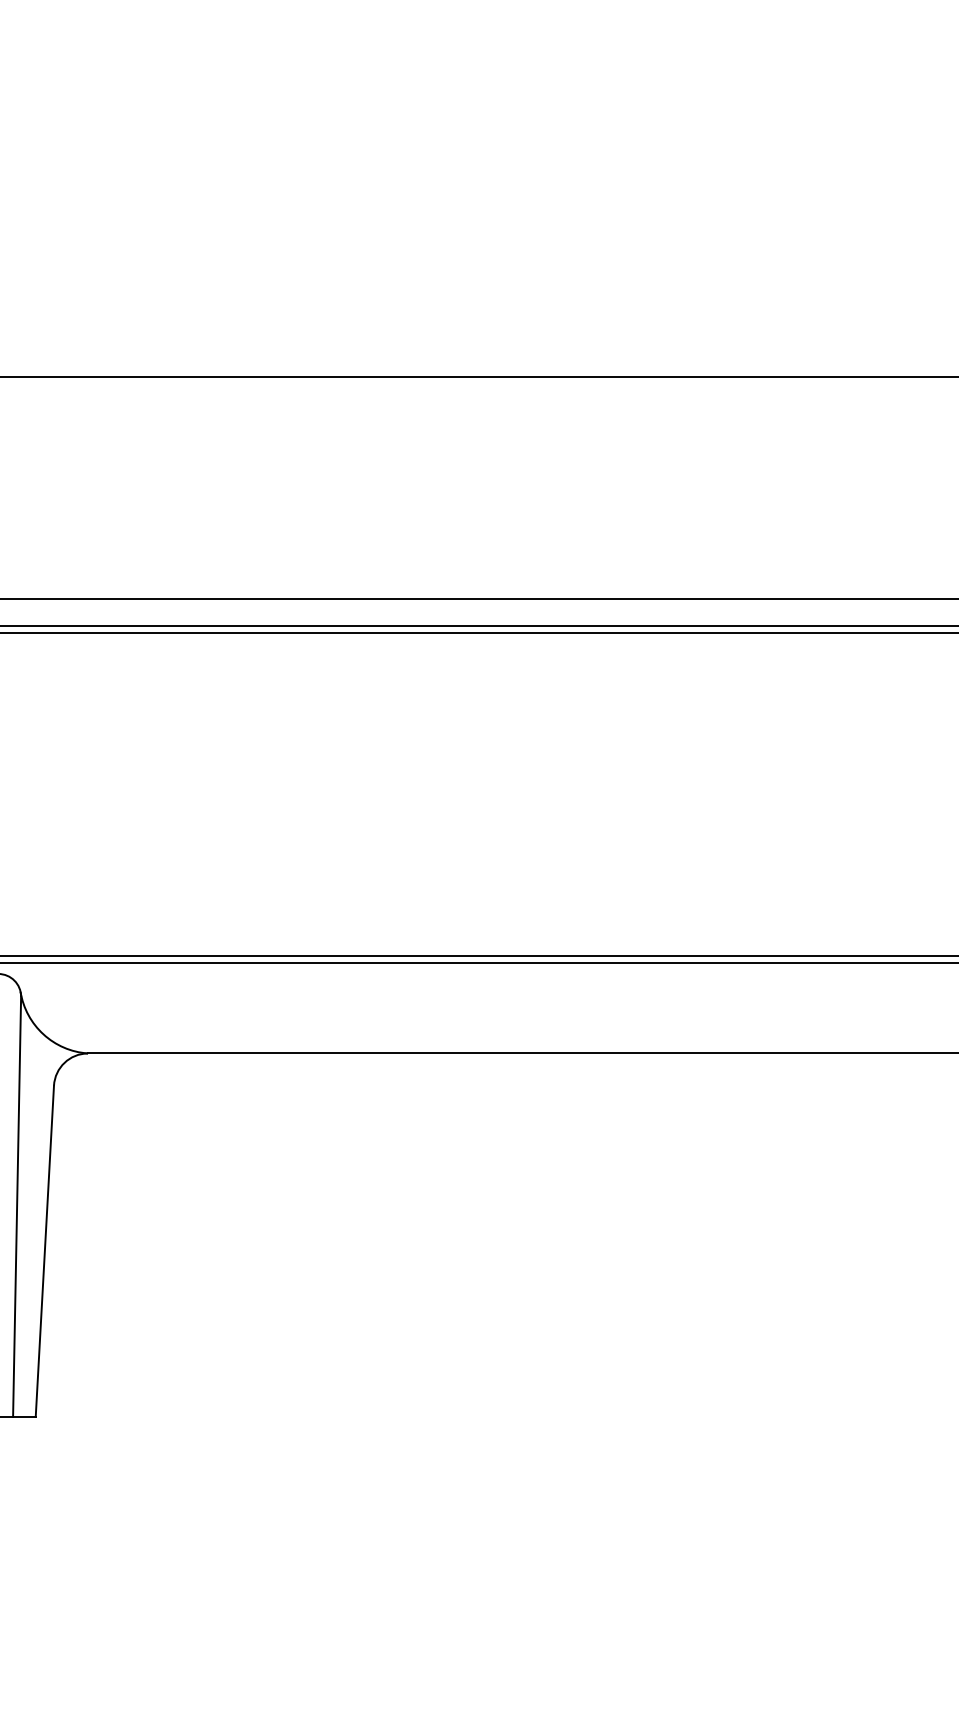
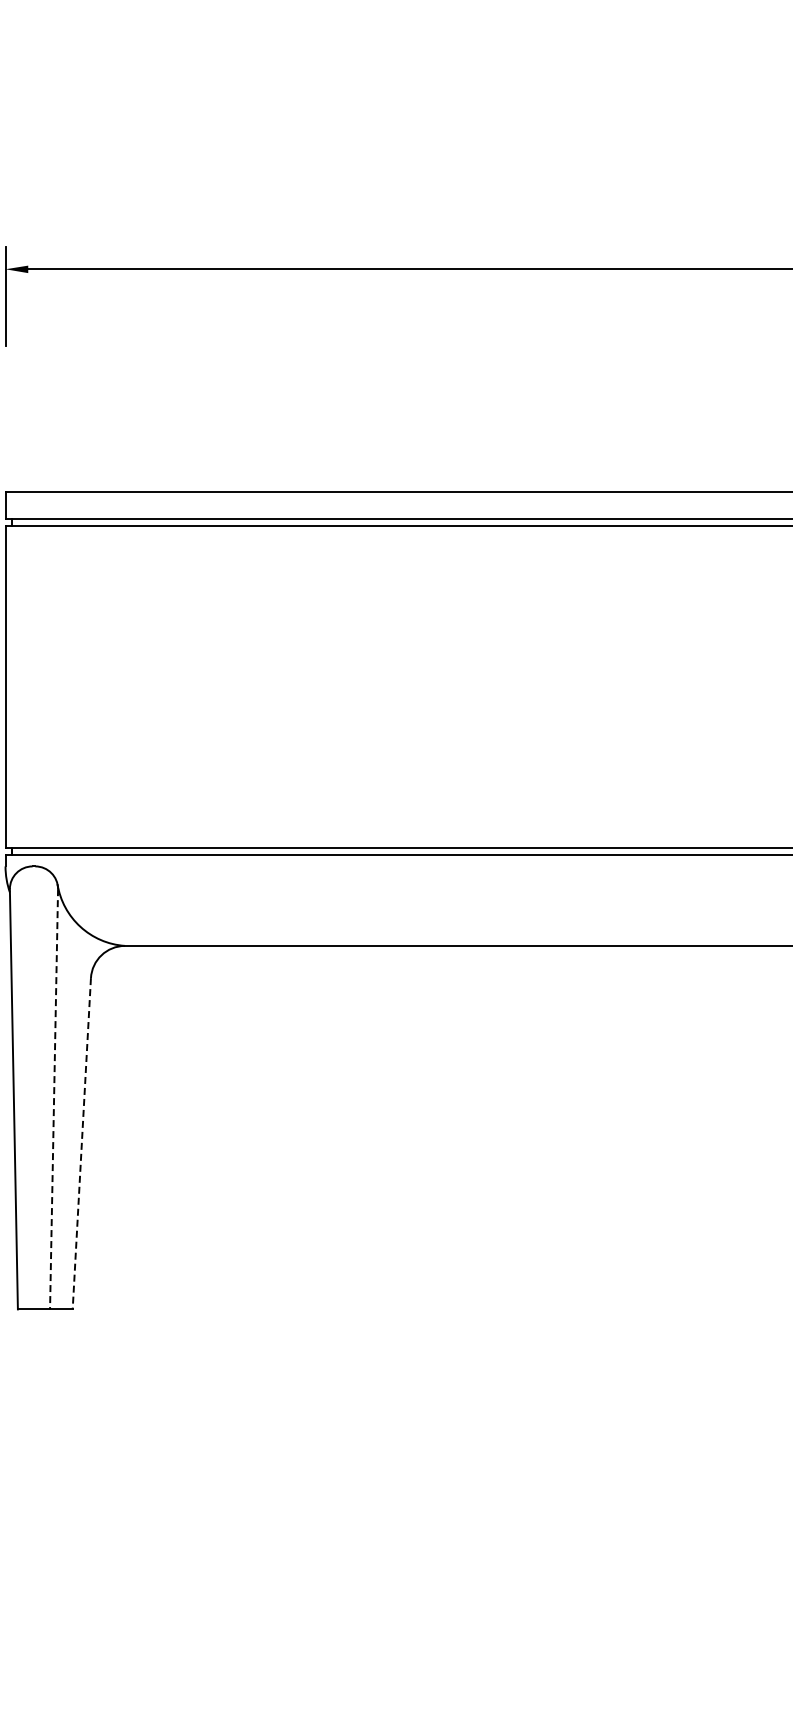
line: (17, 1207) -> (54, 1099), solid -> dashed
line: (44, 1251) -> (81, 1143), solid -> dashed

